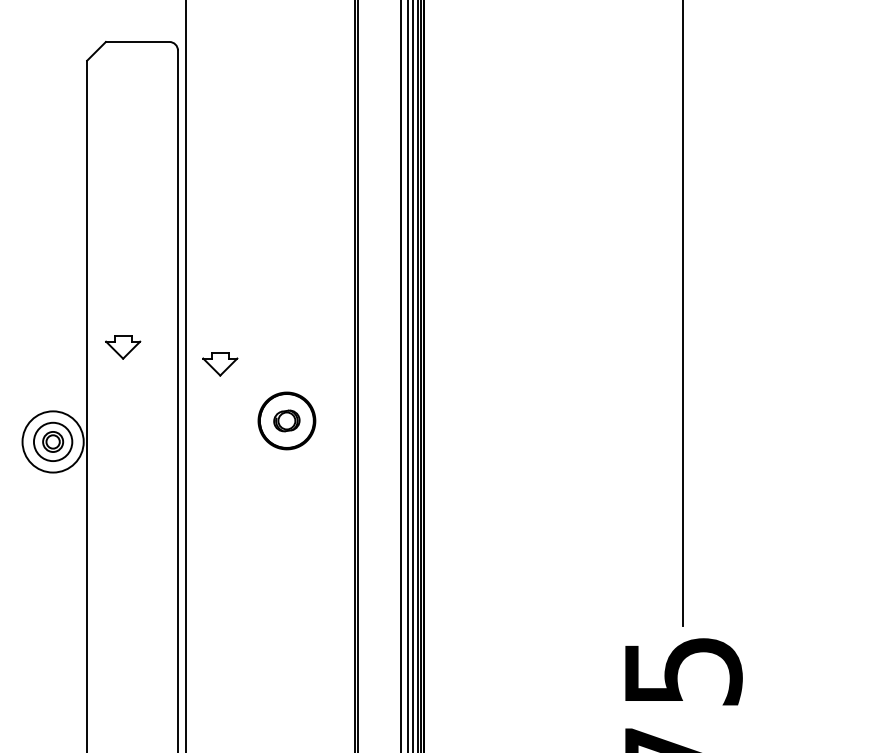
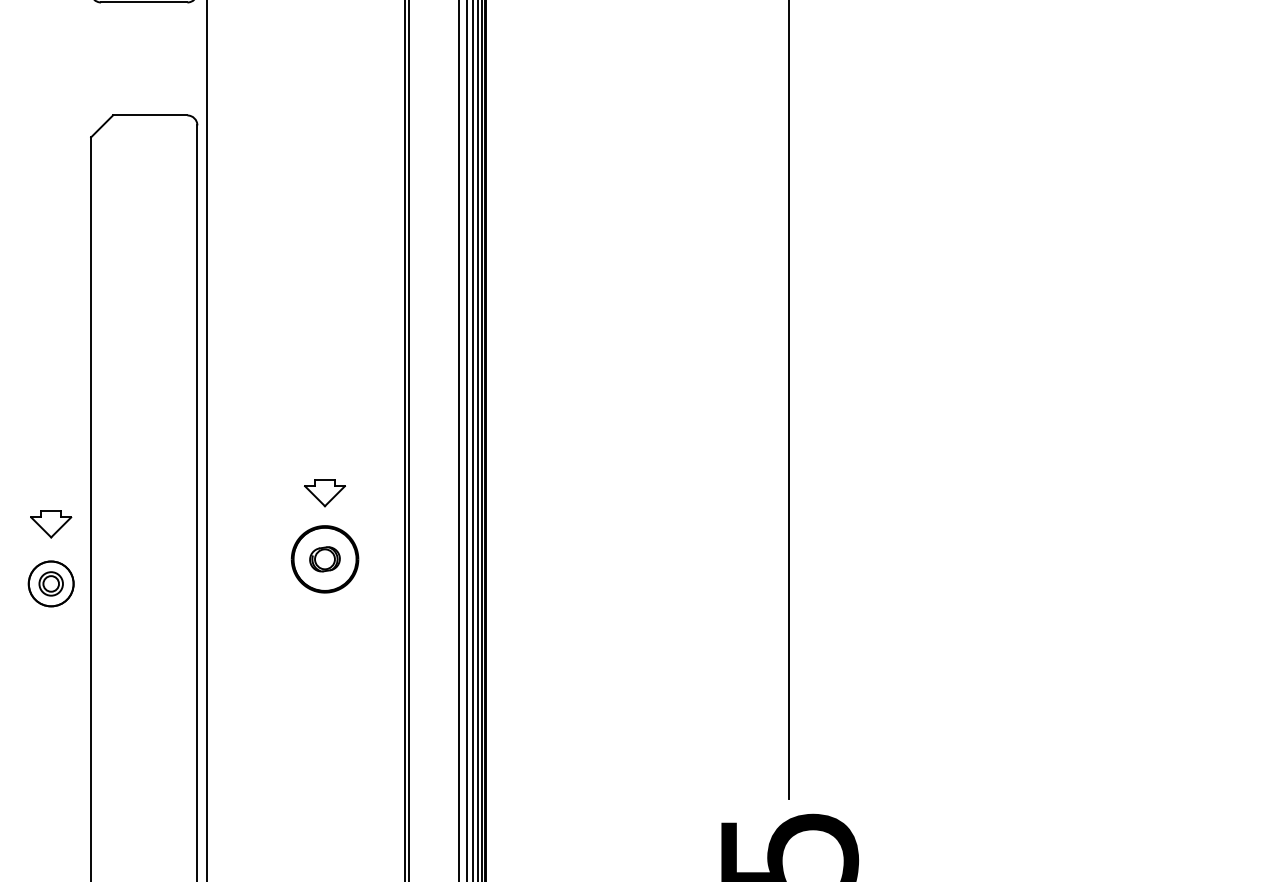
part: (123, 347) -> (51, 524), moved
part: (219, 364) -> (324, 493), moved
circle: (52, 441) -> (50, 583), size x0.62

